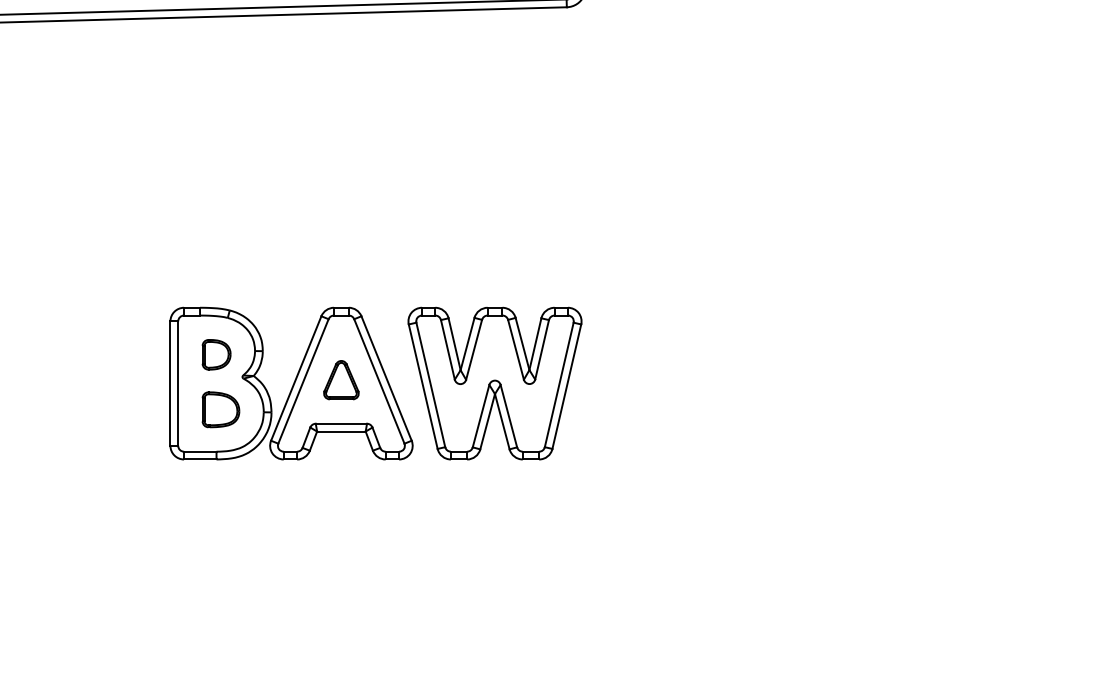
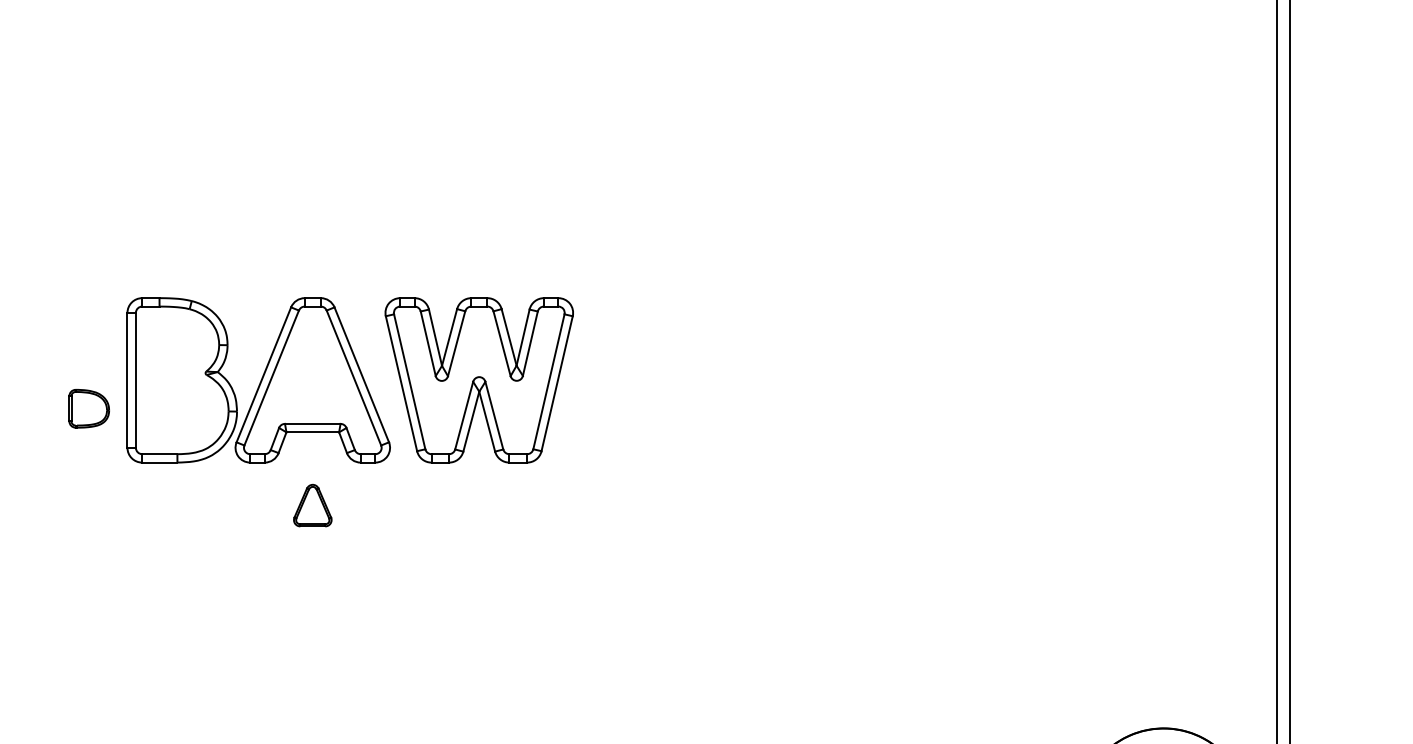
part: (216, 355) -> (177, 349), removed
part: (341, 380) -> (312, 505), moved
part: (220, 409) -> (88, 408), moved

